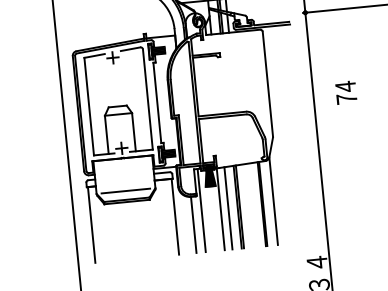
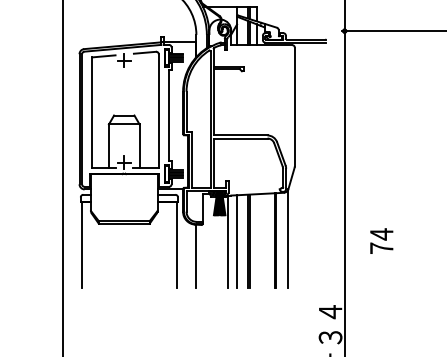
text: (346, 92) -> (381, 240), moved
line: (125, 191) -> (123, 211), removed
line: (201, 210) -> (206, 241), removed

